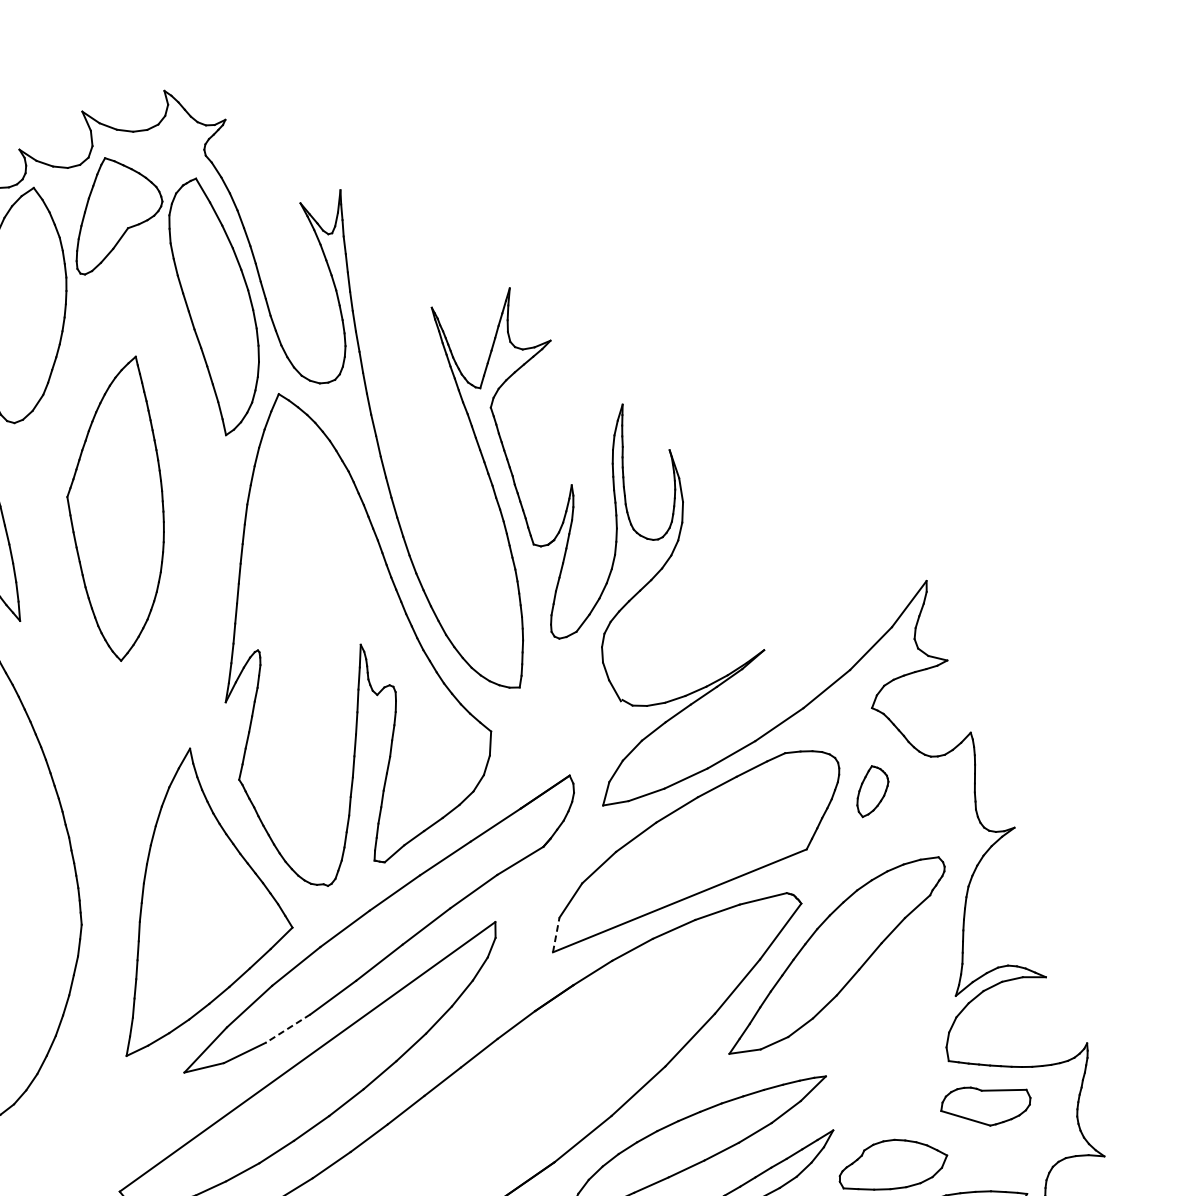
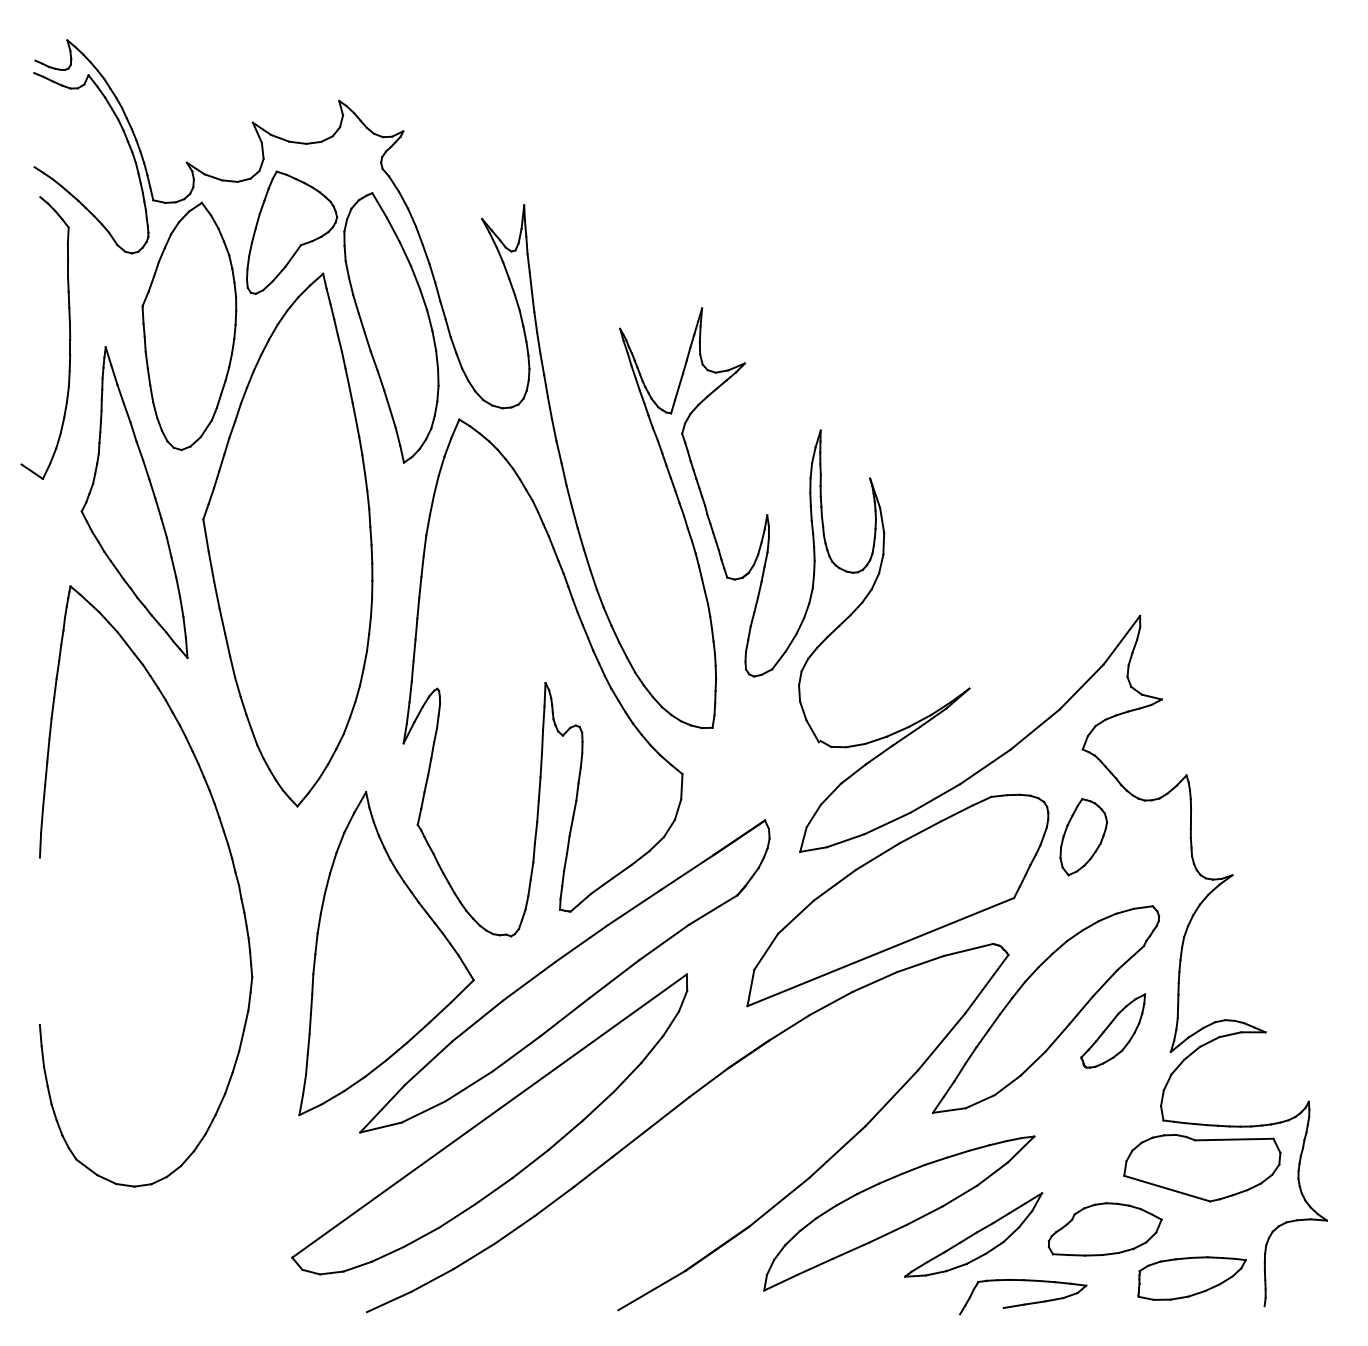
part: (115, 508) -> (287, 539), size x1.67
part: (872, 791) -> (1083, 837), size x1.43
line: (556, 934) -> (751, 987), dashed -> solid
part: (901, 975) -> (1113, 1030), added
line: (288, 1028) -> (469, 1086), dashed -> solid
part: (985, 1106) -> (1202, 1168), size x1.67

